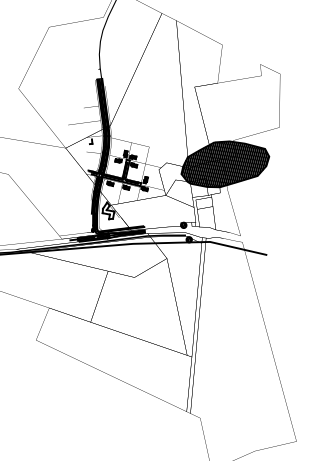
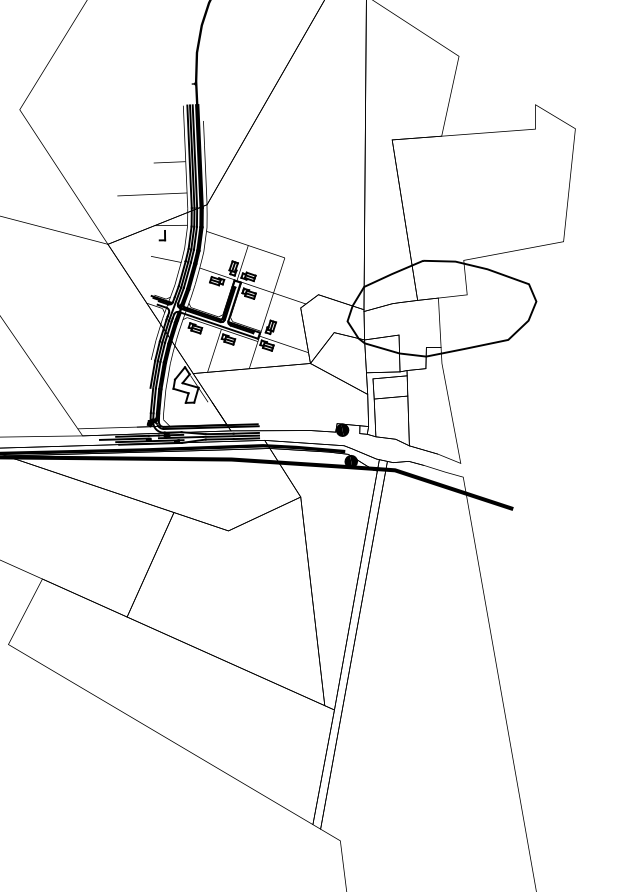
hatch: (225, 164) -> (442, 309), removed

